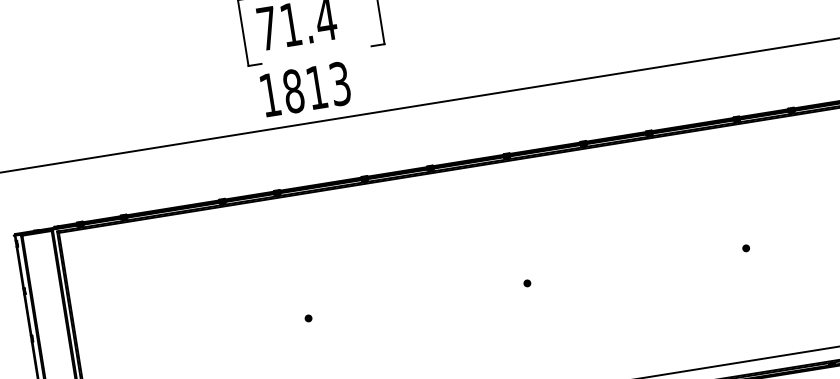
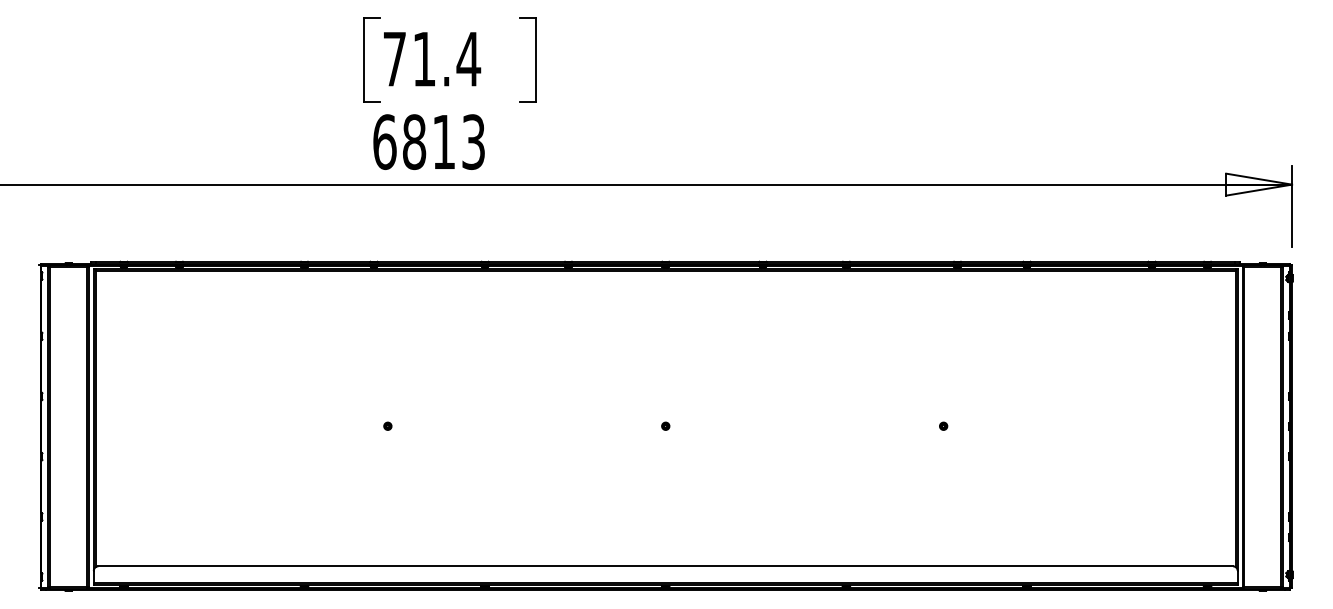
text: (270, 95) -> (384, 142), 1813 -> 6813

